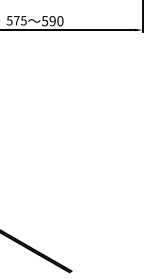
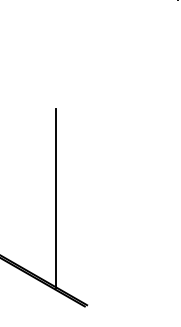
line: (47, 187) -> (56, 198), added

